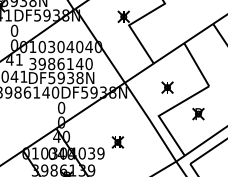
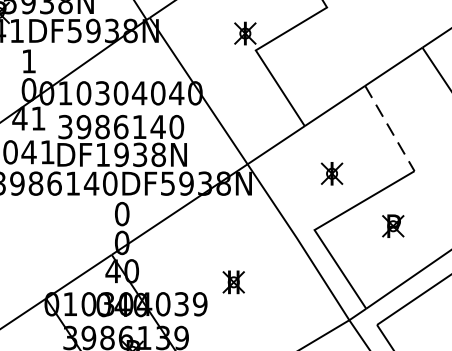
text: (14, 30) -> (28, 60), 0 -> 1
line: (196, 64) -> (389, 127), solid -> dashed
text: (51, 78) -> (102, 155), DF5938N -> DF1938N

